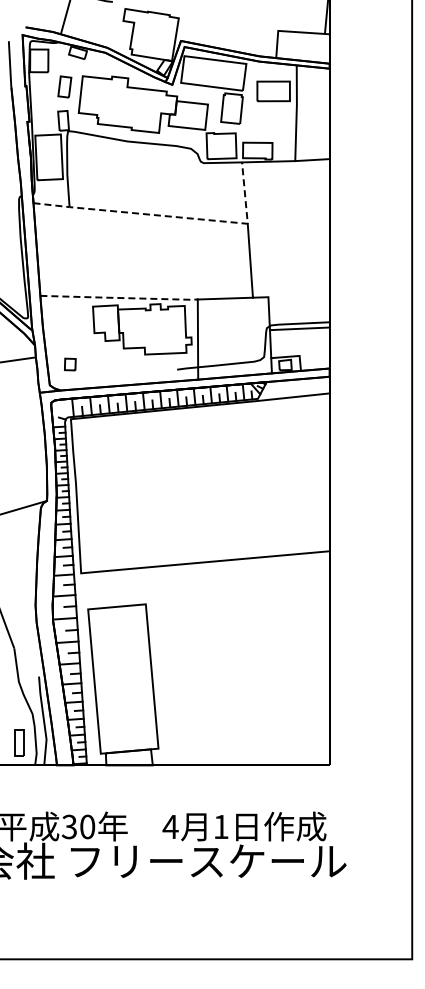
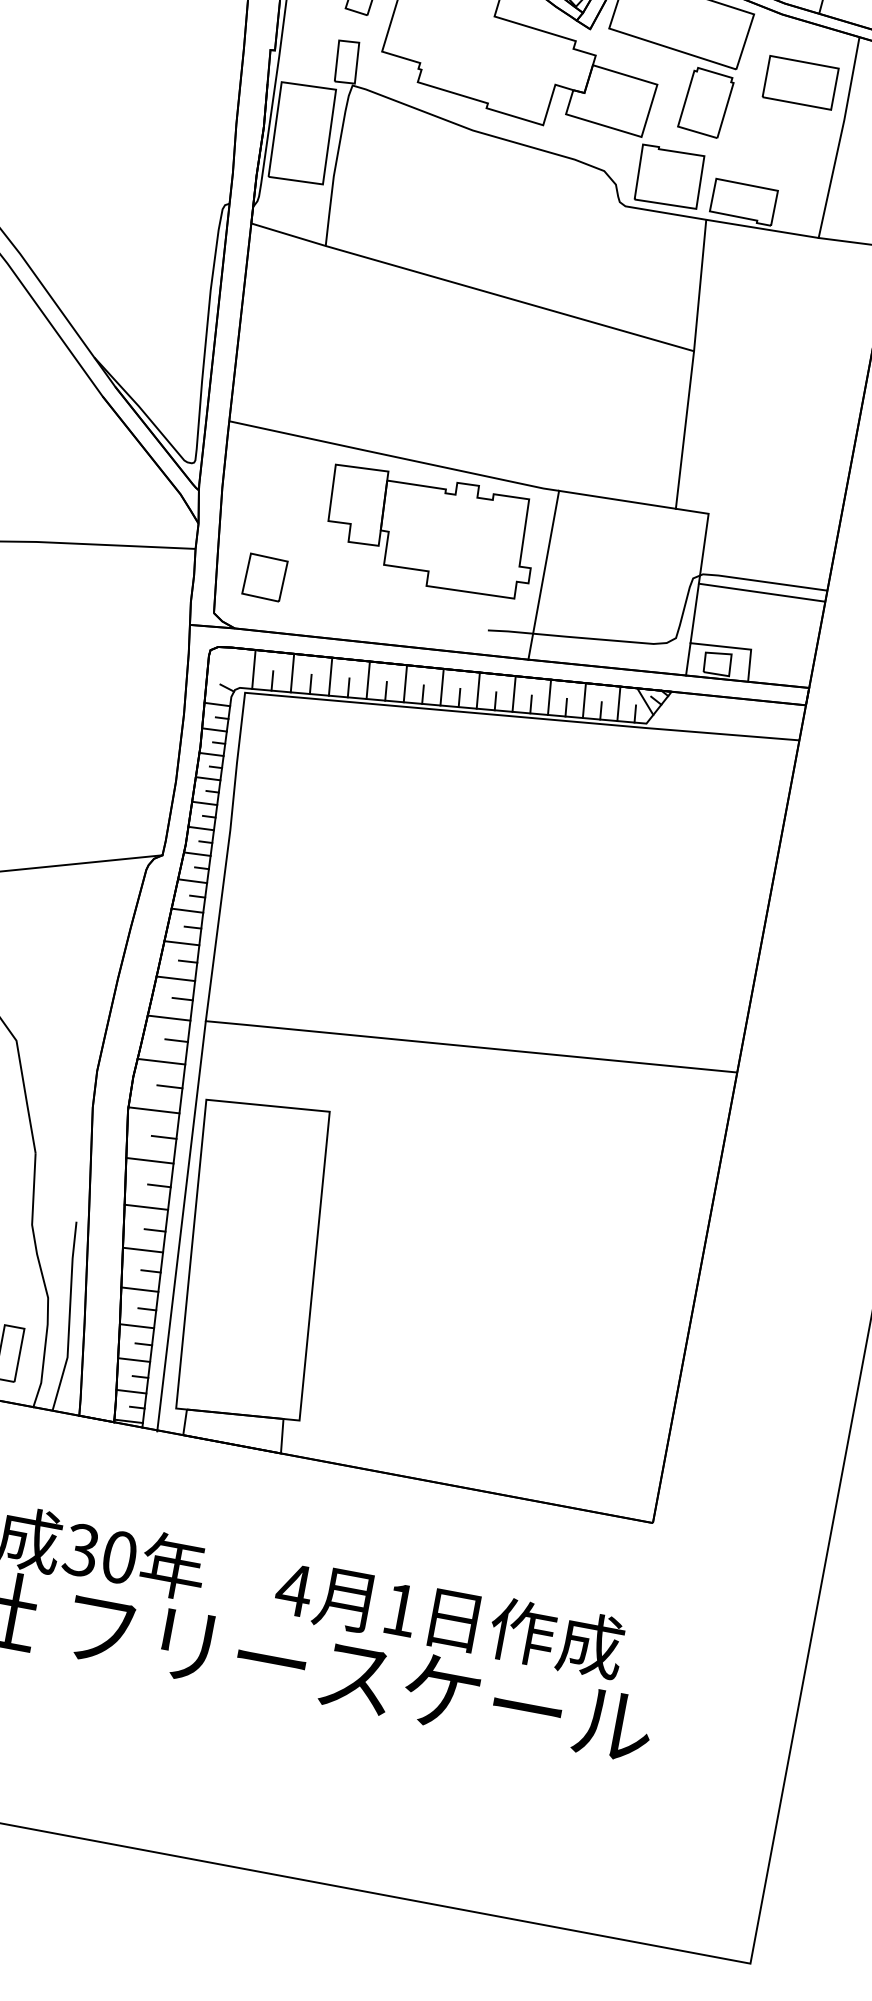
line: (171, 216) -> (536, 305), dashed -> solid
line: (119, 298) -> (394, 457), dashed -> solid
part: (70, 364) -> (265, 577), size x1.67
line: (87, 669) -> (181, 1225), added

